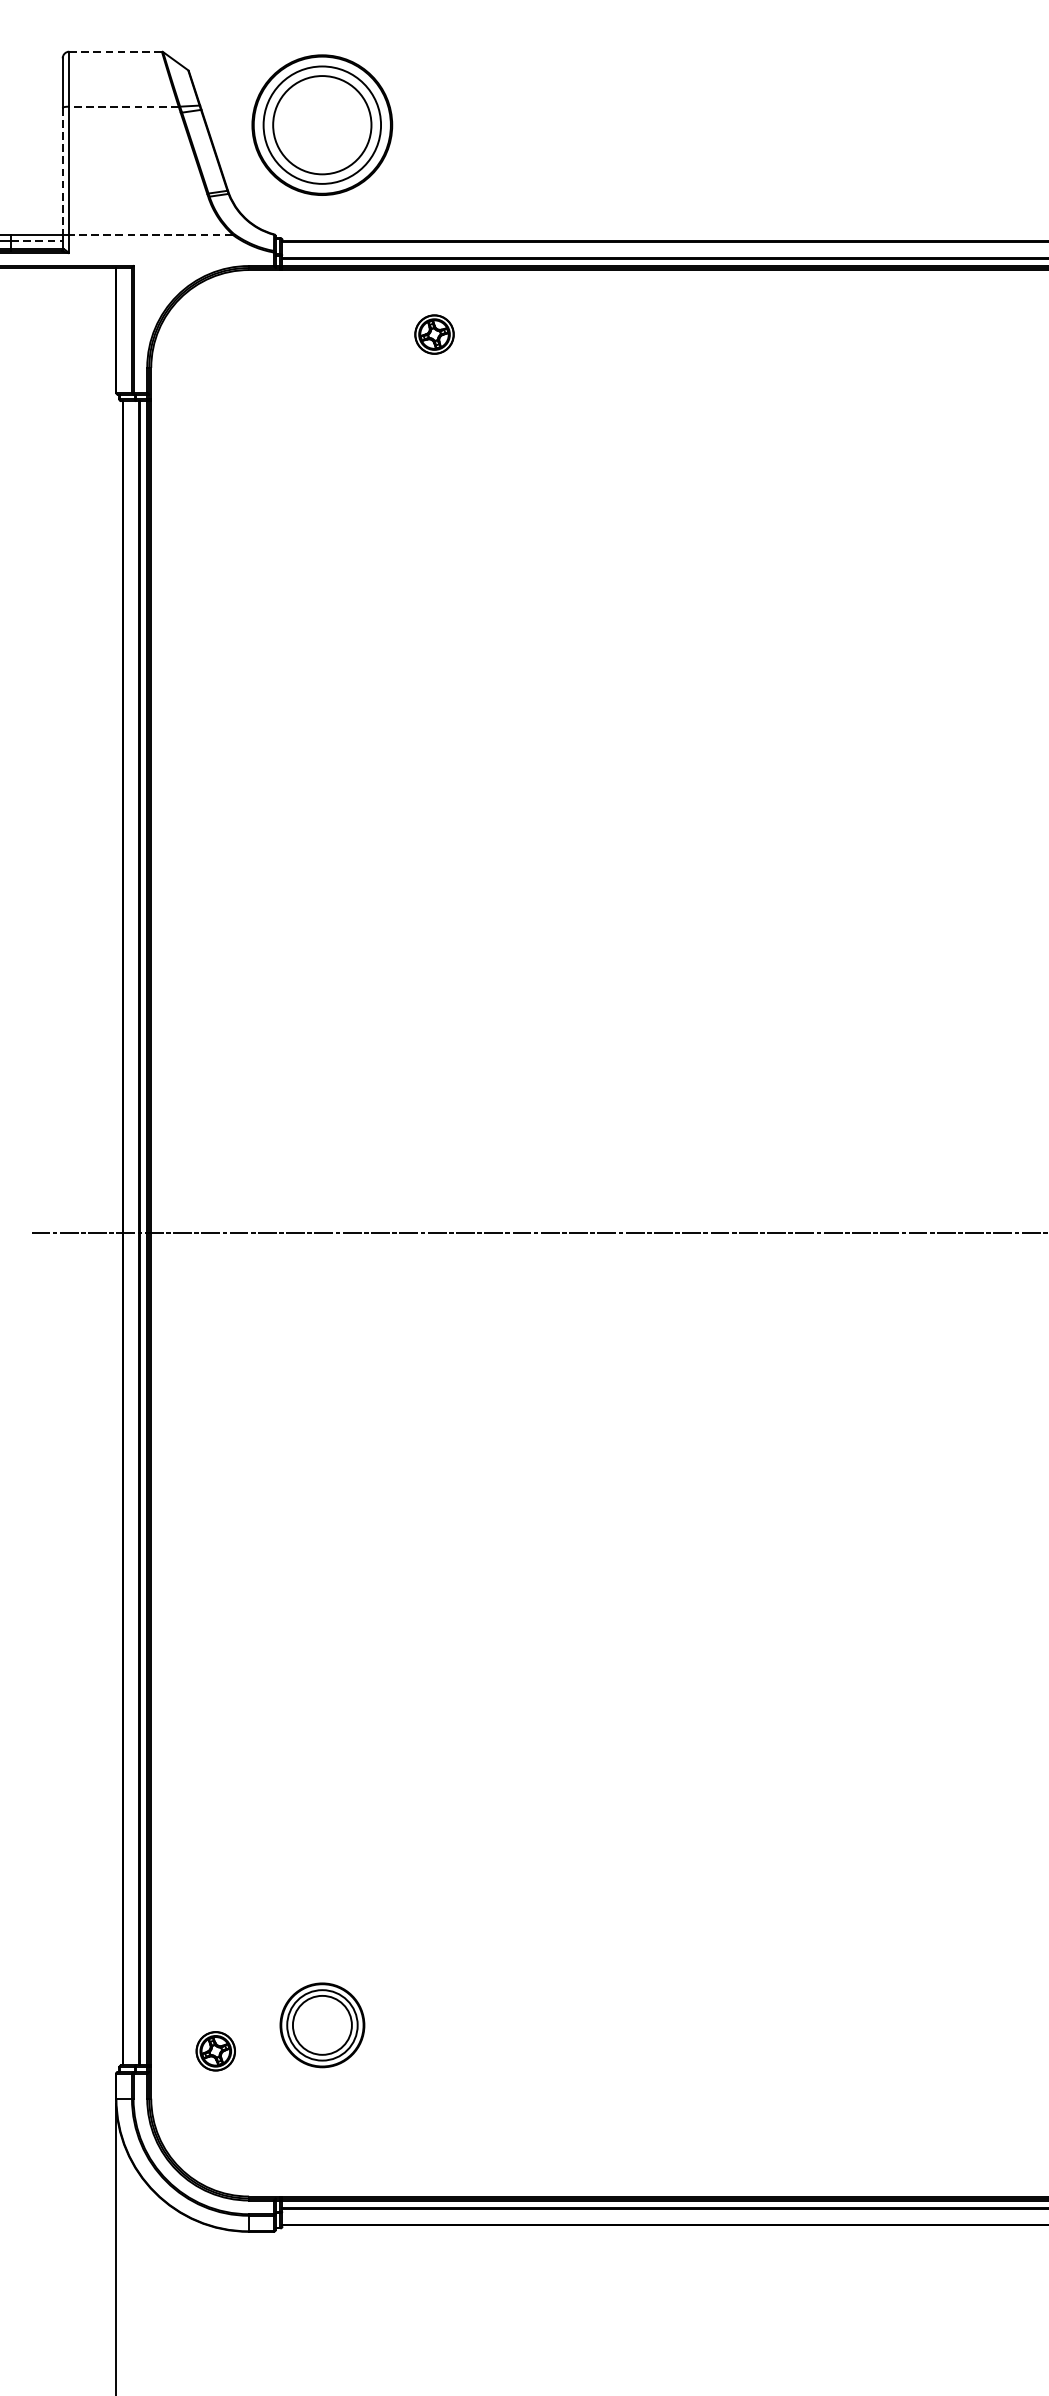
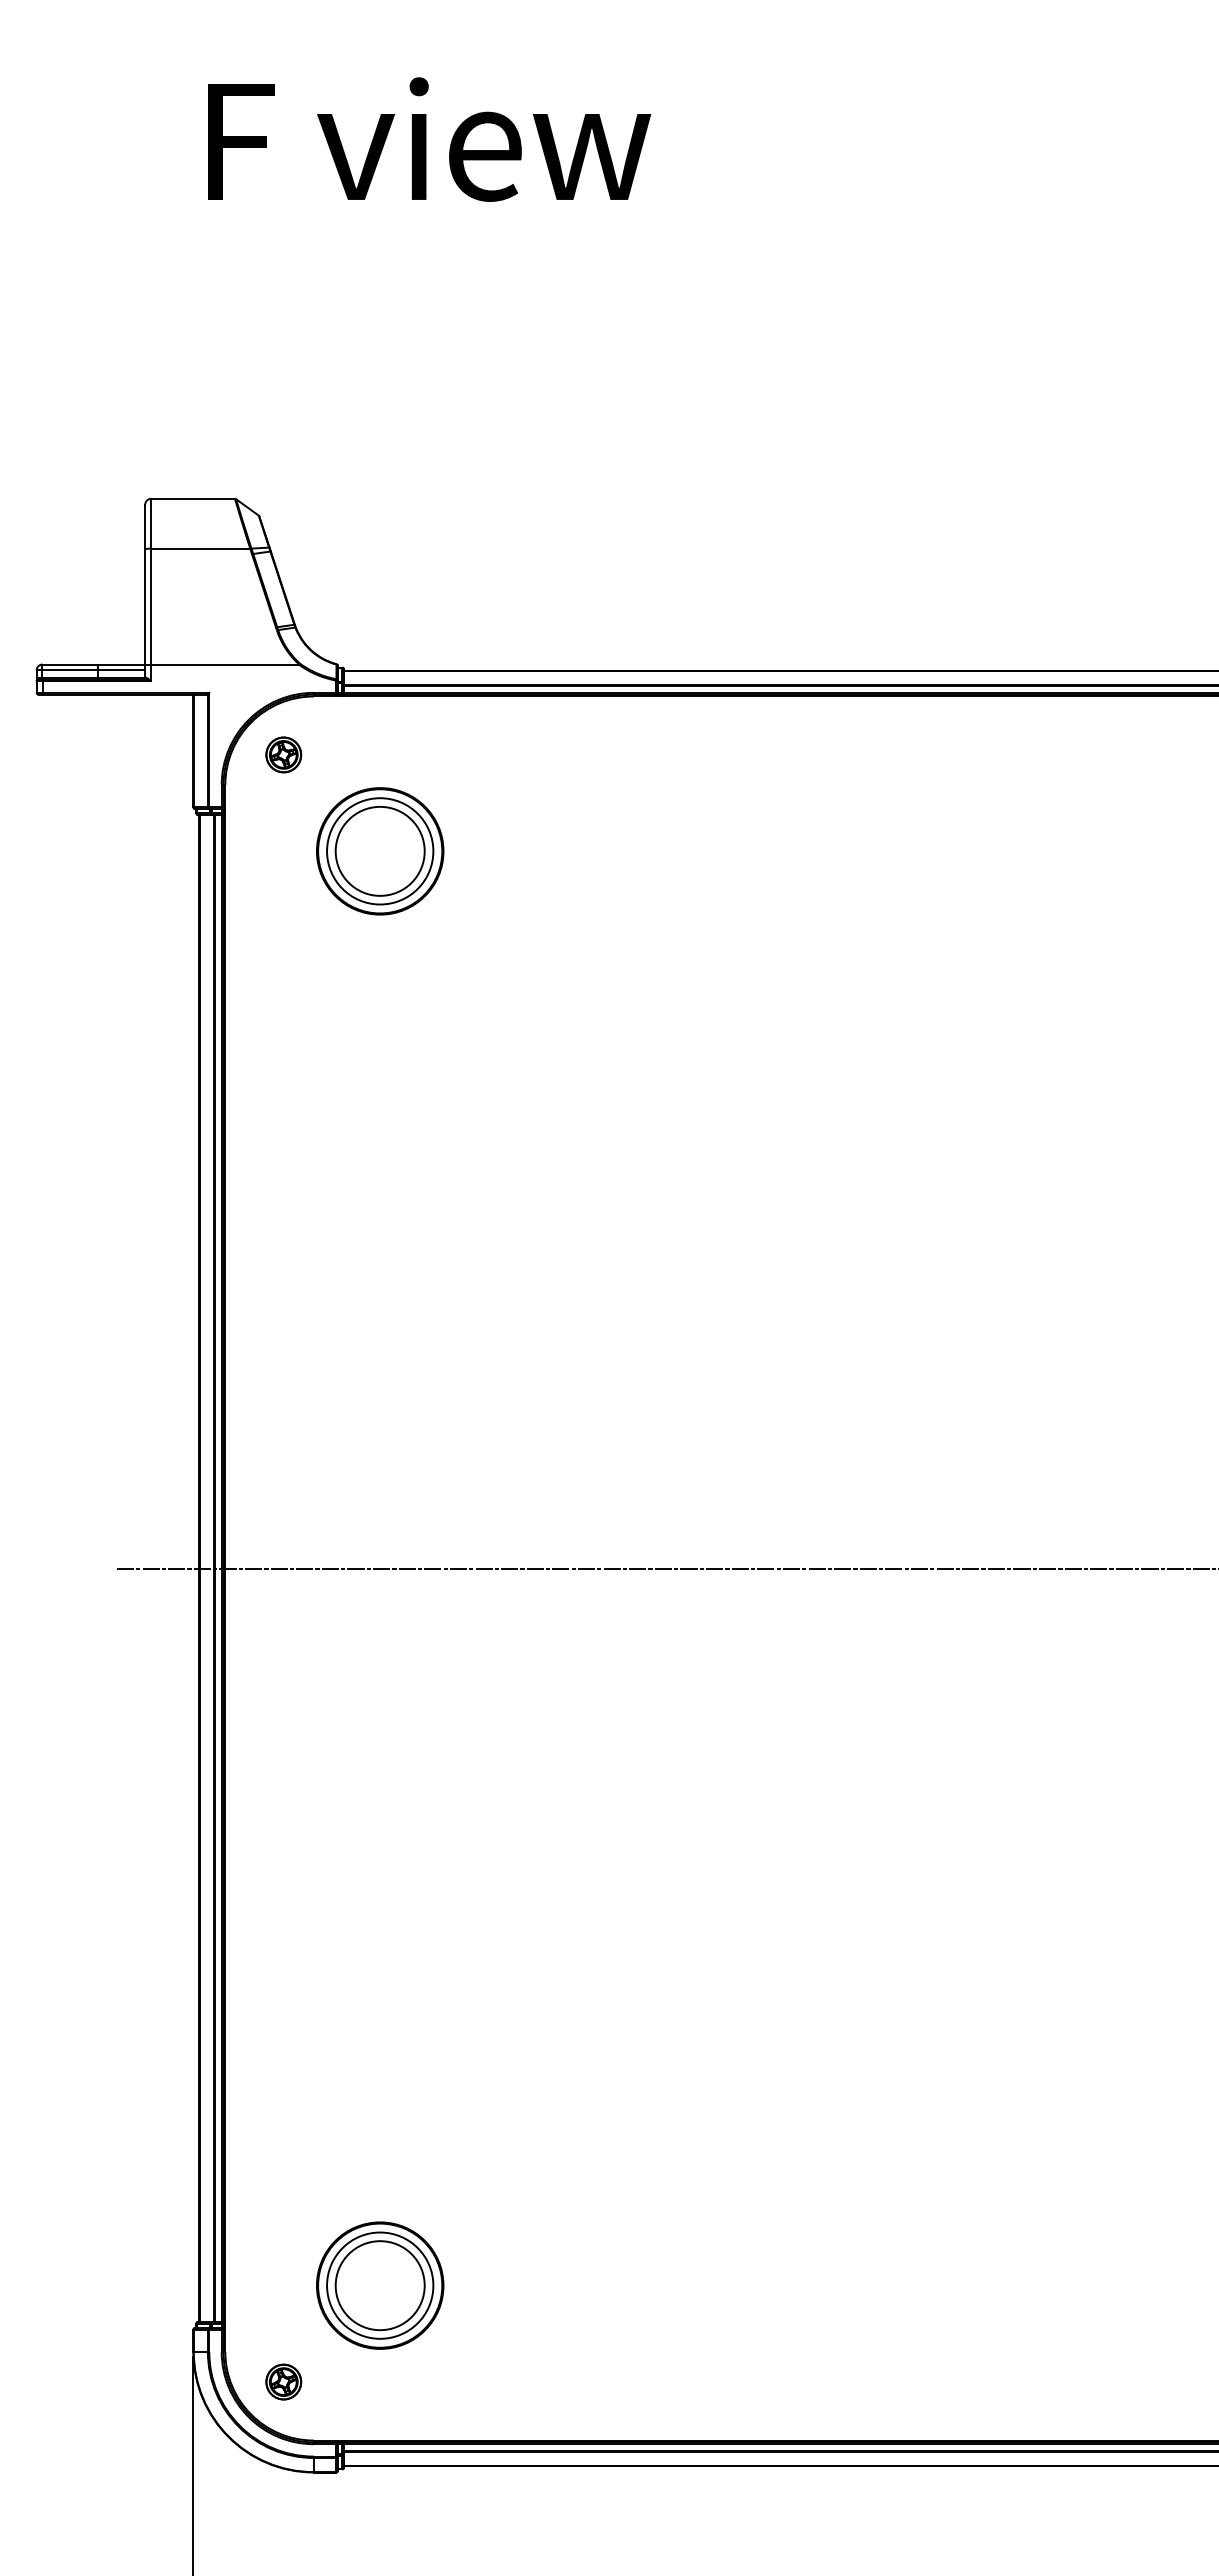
line: (116, 51) -> (193, 498), dashed -> solid
line: (123, 106) -> (200, 548), dashed -> solid
part: (322, 125) -> (380, 851), moved
line: (63, 171) -> (145, 607), dashed -> solid
line: (151, 234) -> (225, 664), dashed -> solid
line: (37, 241) -> (122, 670), dashed -> solid
part: (434, 334) -> (283, 754), moved
part: (322, 2025) -> (380, 2285), size x1.67
part: (215, 2050) -> (283, 2381), moved

